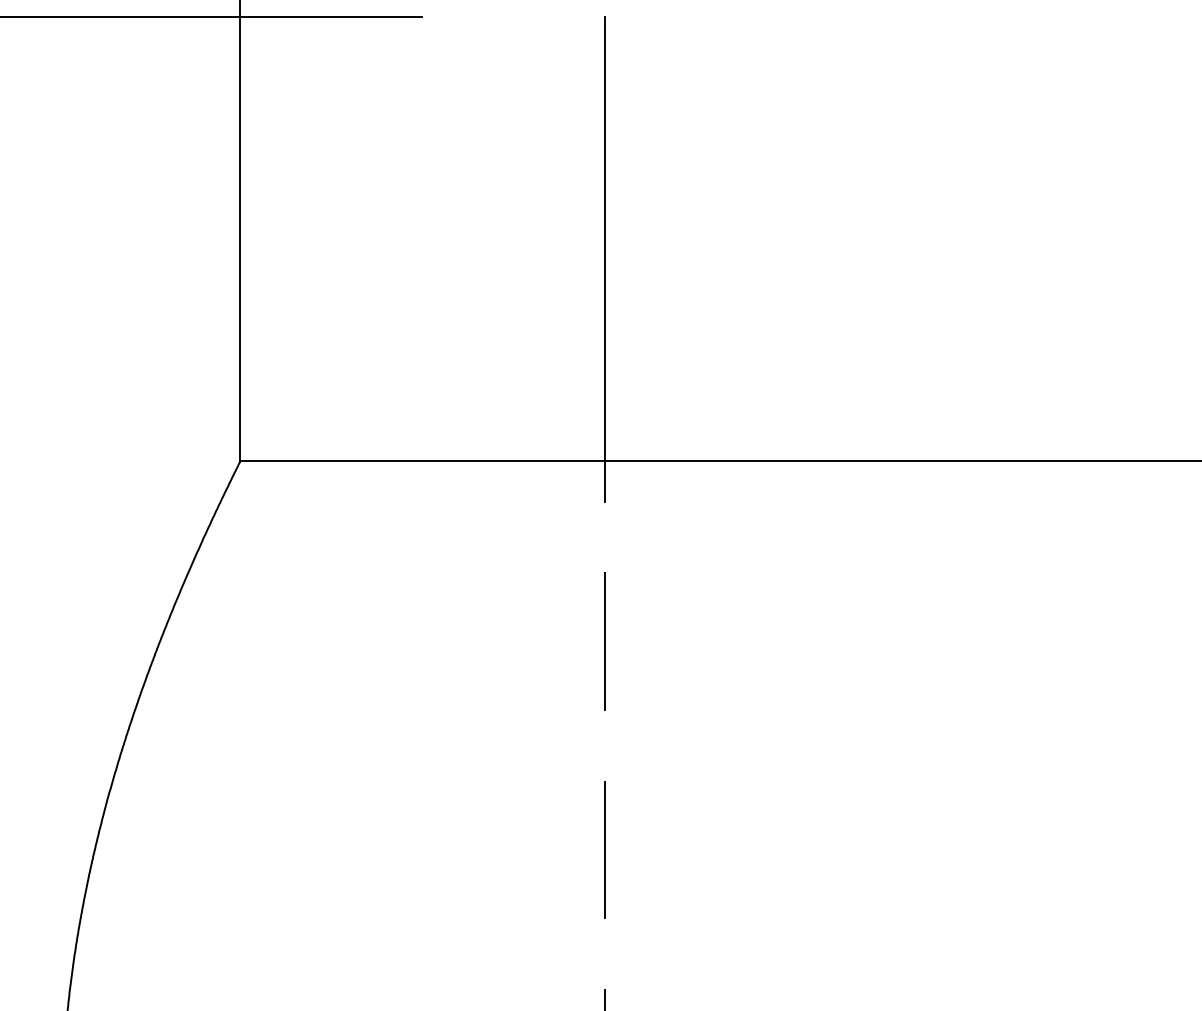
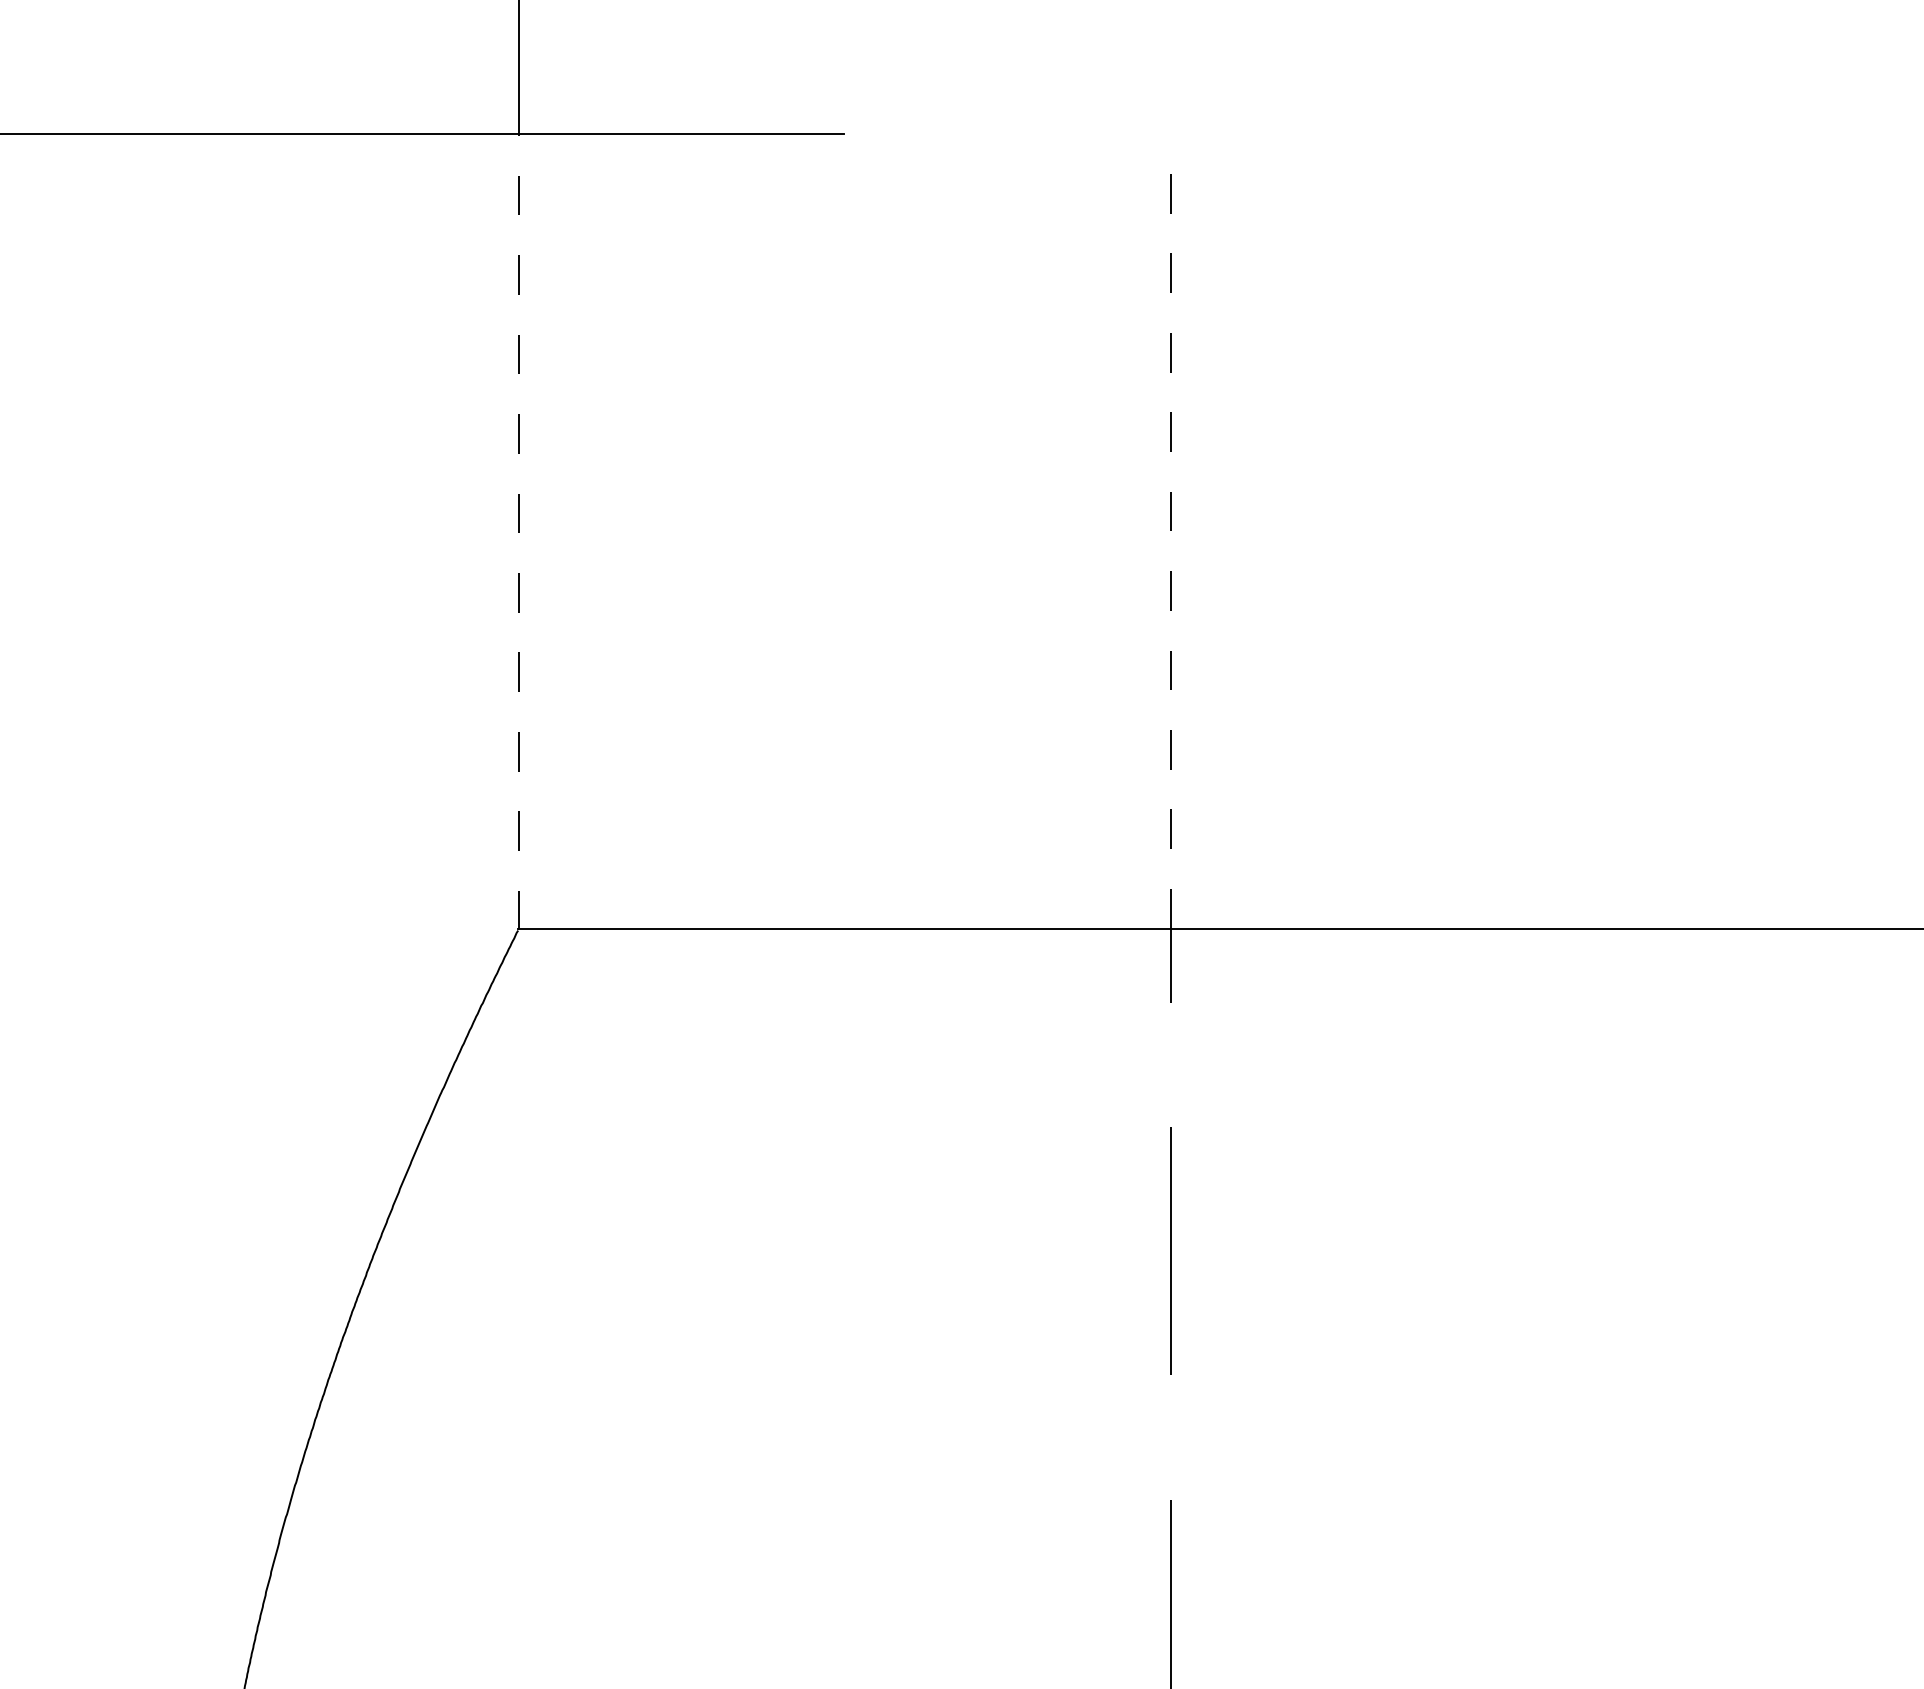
line: (604, 238) -> (1170, 529), solid -> dashed
line: (240, 239) -> (519, 531), solid -> dashed

